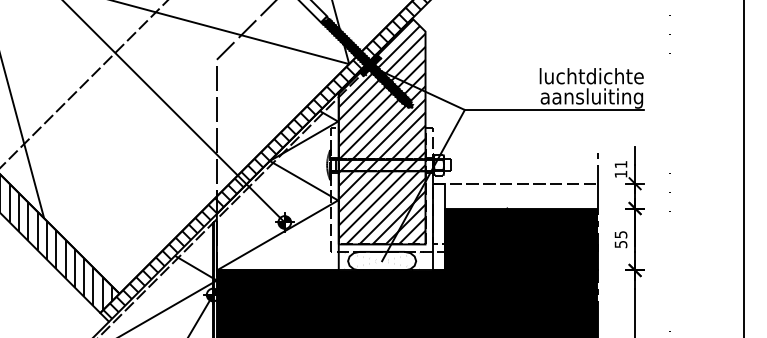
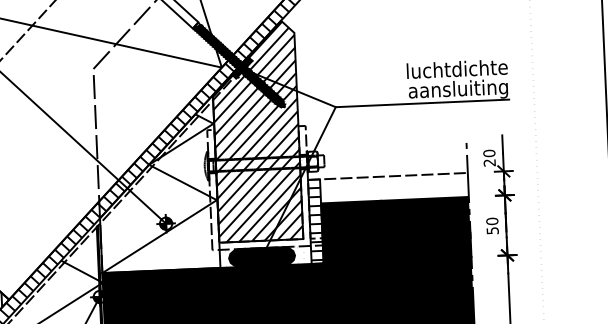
text: (620, 168) -> (489, 157), 11 -> 20
hatch: (438, 229) -> (315, 224), added
text: (620, 234) -> (491, 221), 55 -> 50
fill: (382, 260) -> (262, 256), added

